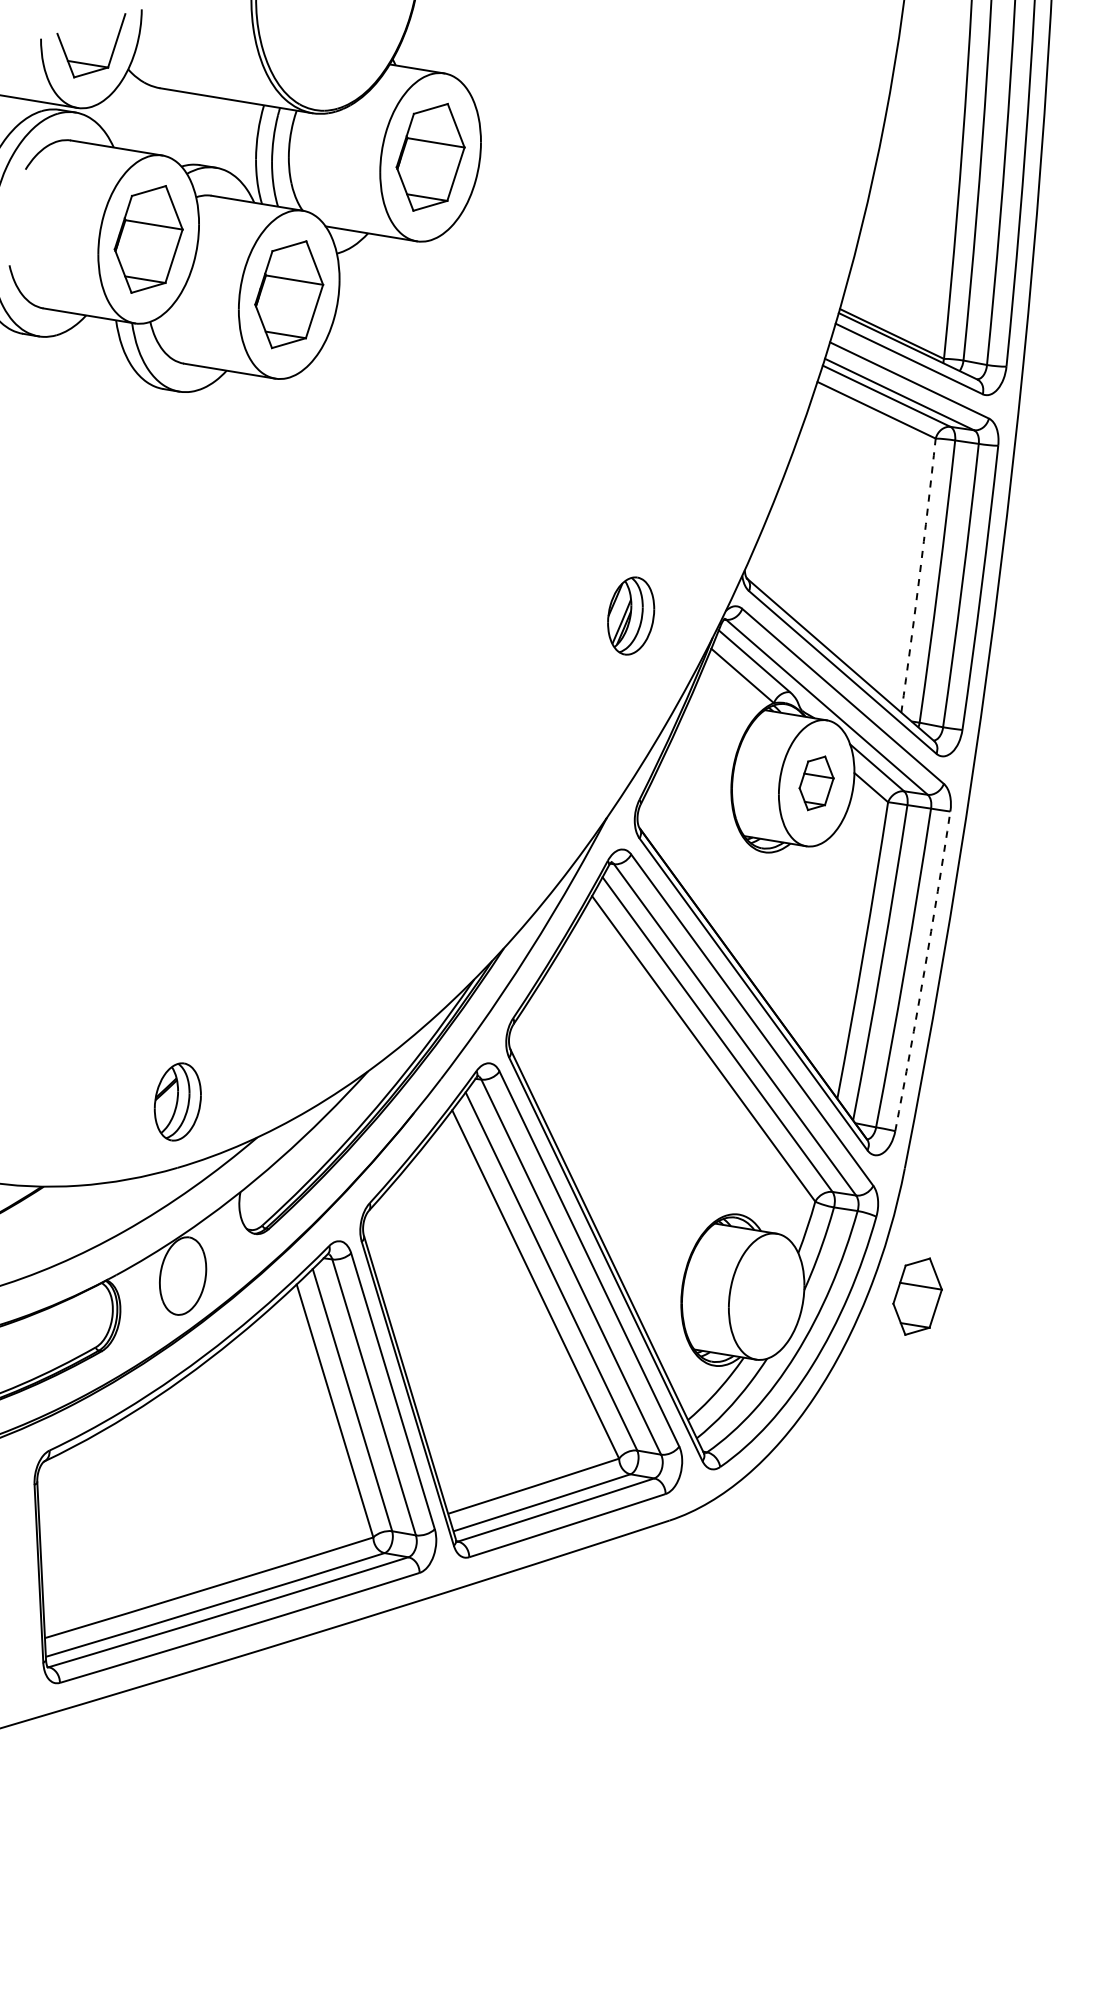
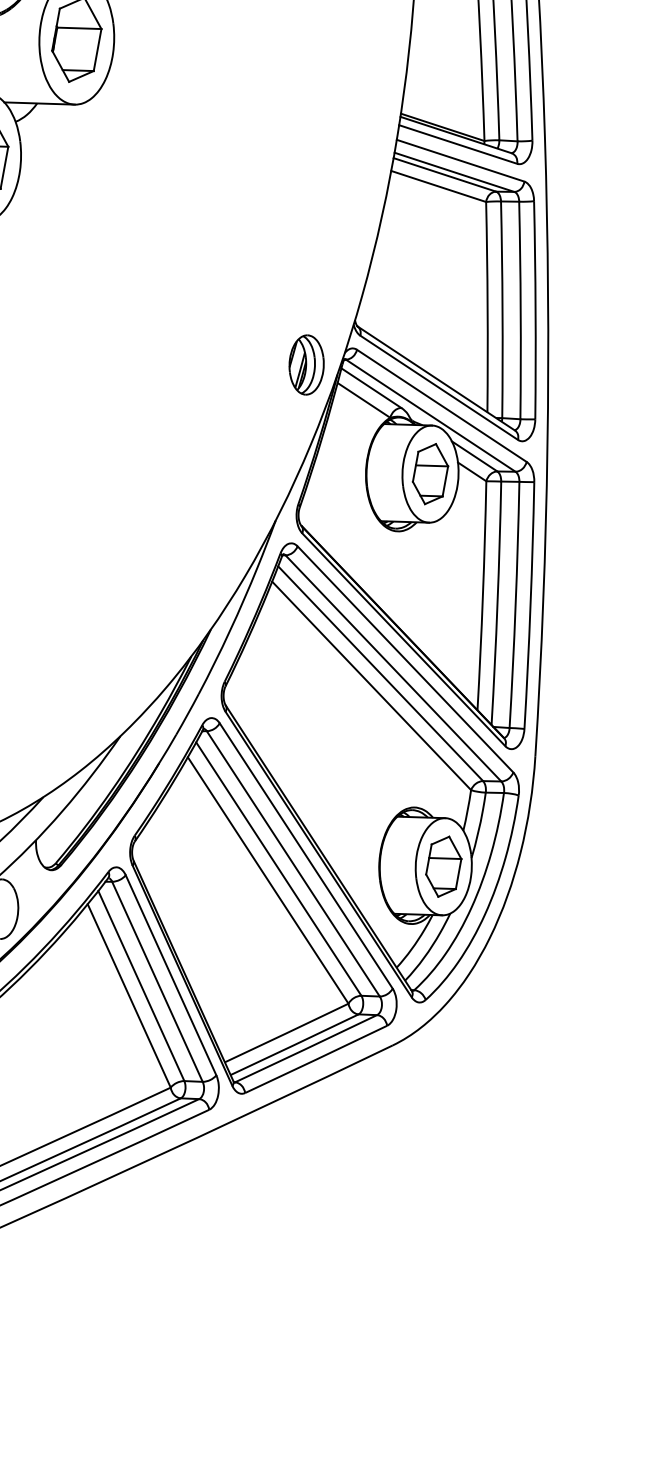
arc: (919, 575) -> (487, 306), dashed -> solid
part: (631, 615) -> (306, 364), moved
part: (816, 783) -> (430, 474), size x1.43
arc: (924, 971) -> (530, 605), dashed -> solid
part: (917, 1296) -> (443, 866), moved

